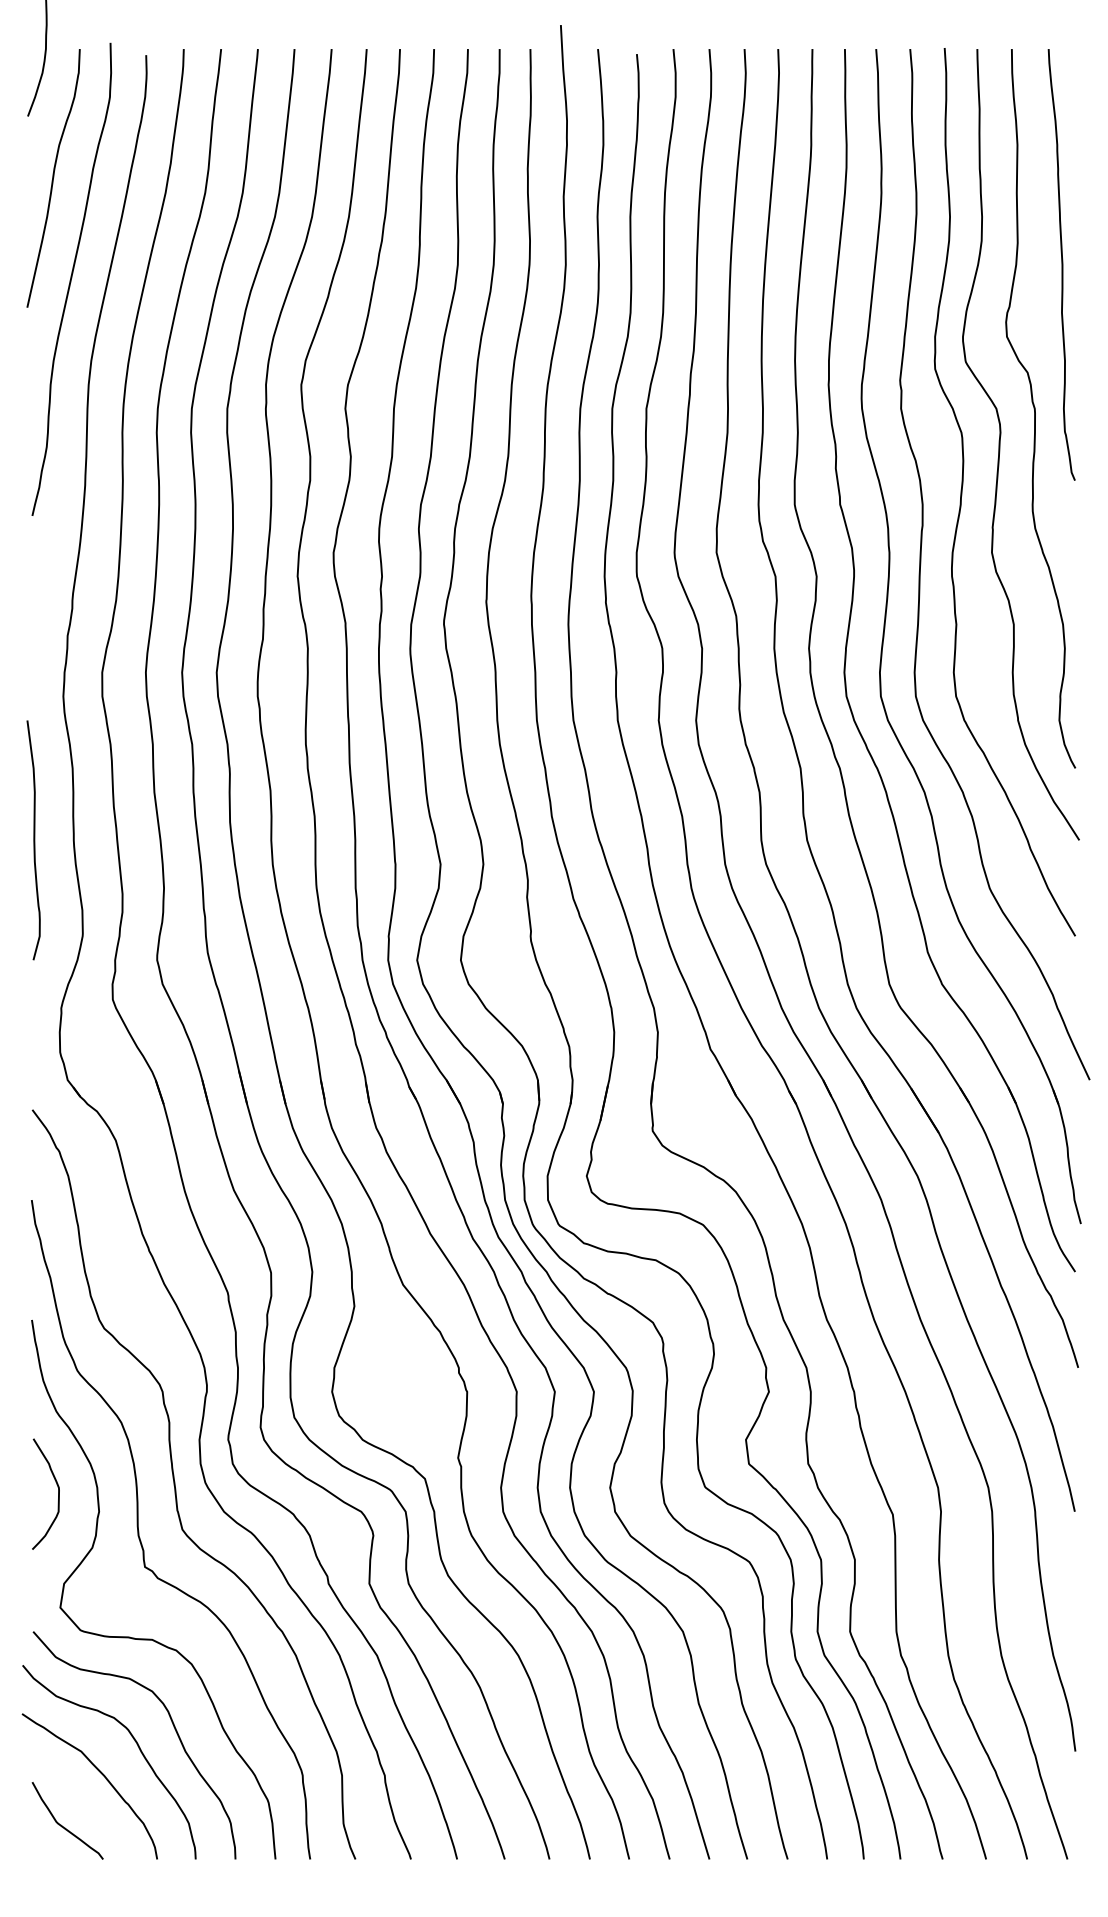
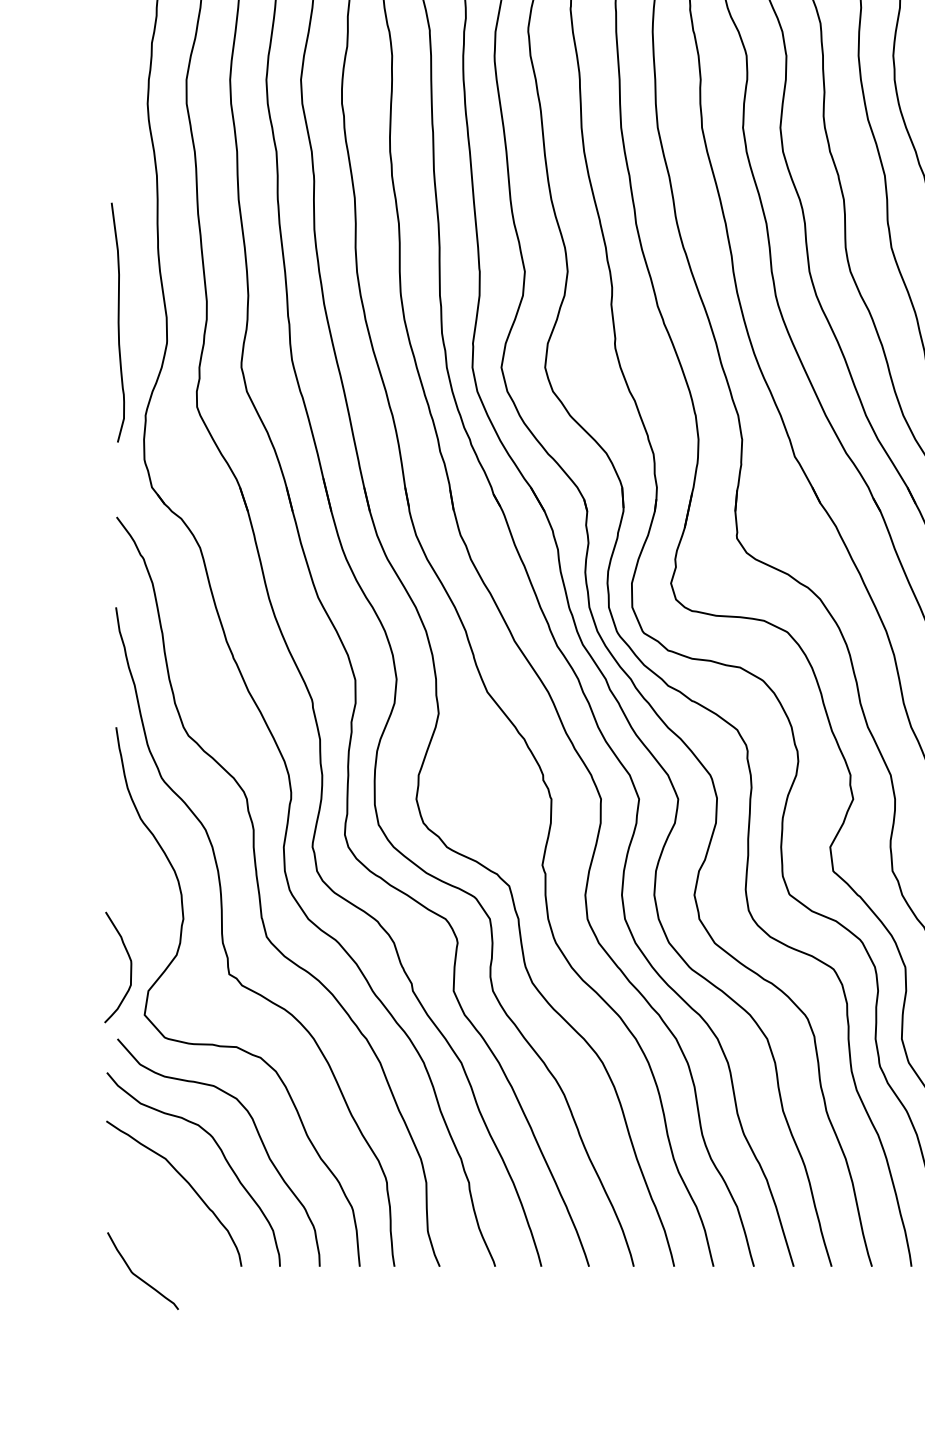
curve: (33, 840) -> (117, 322), moved
curve: (58, 1493) -> (130, 966), moved
curve: (62, 1825) -> (137, 1275), moved

